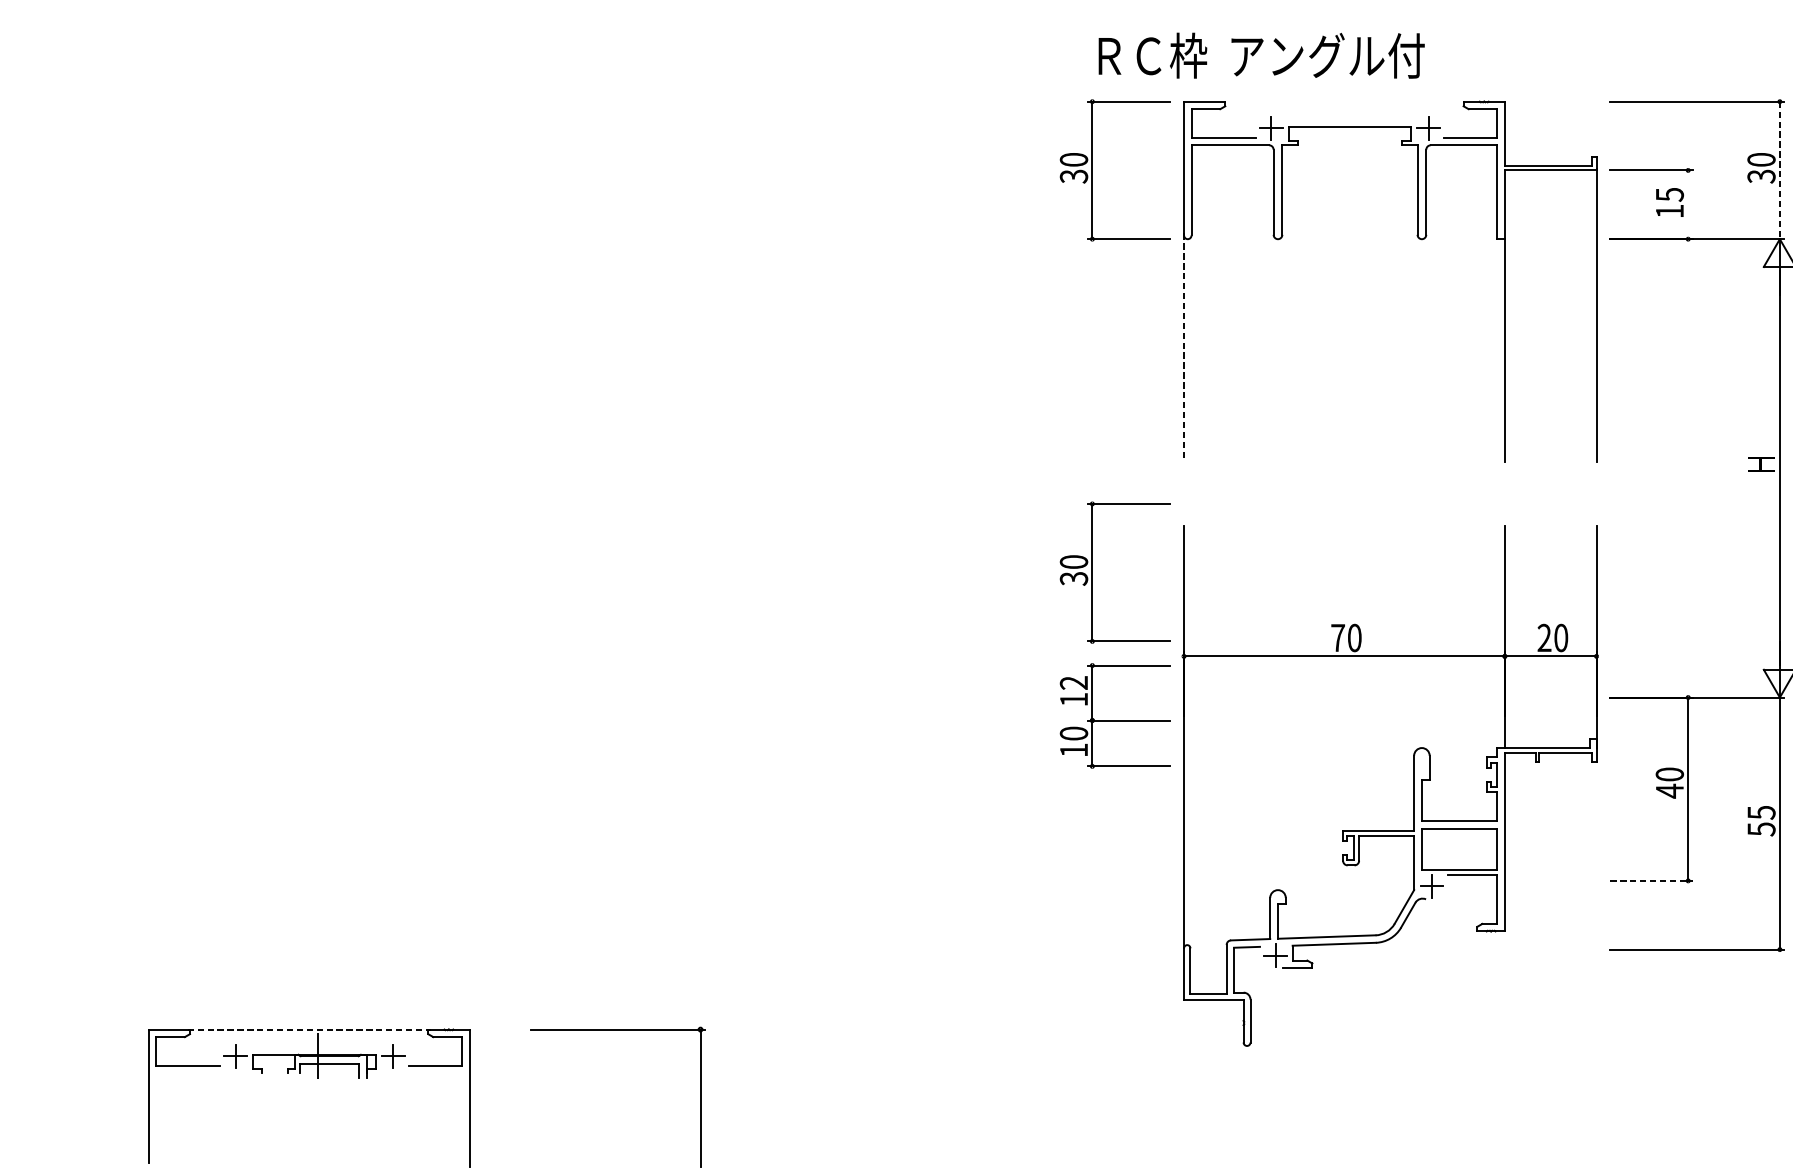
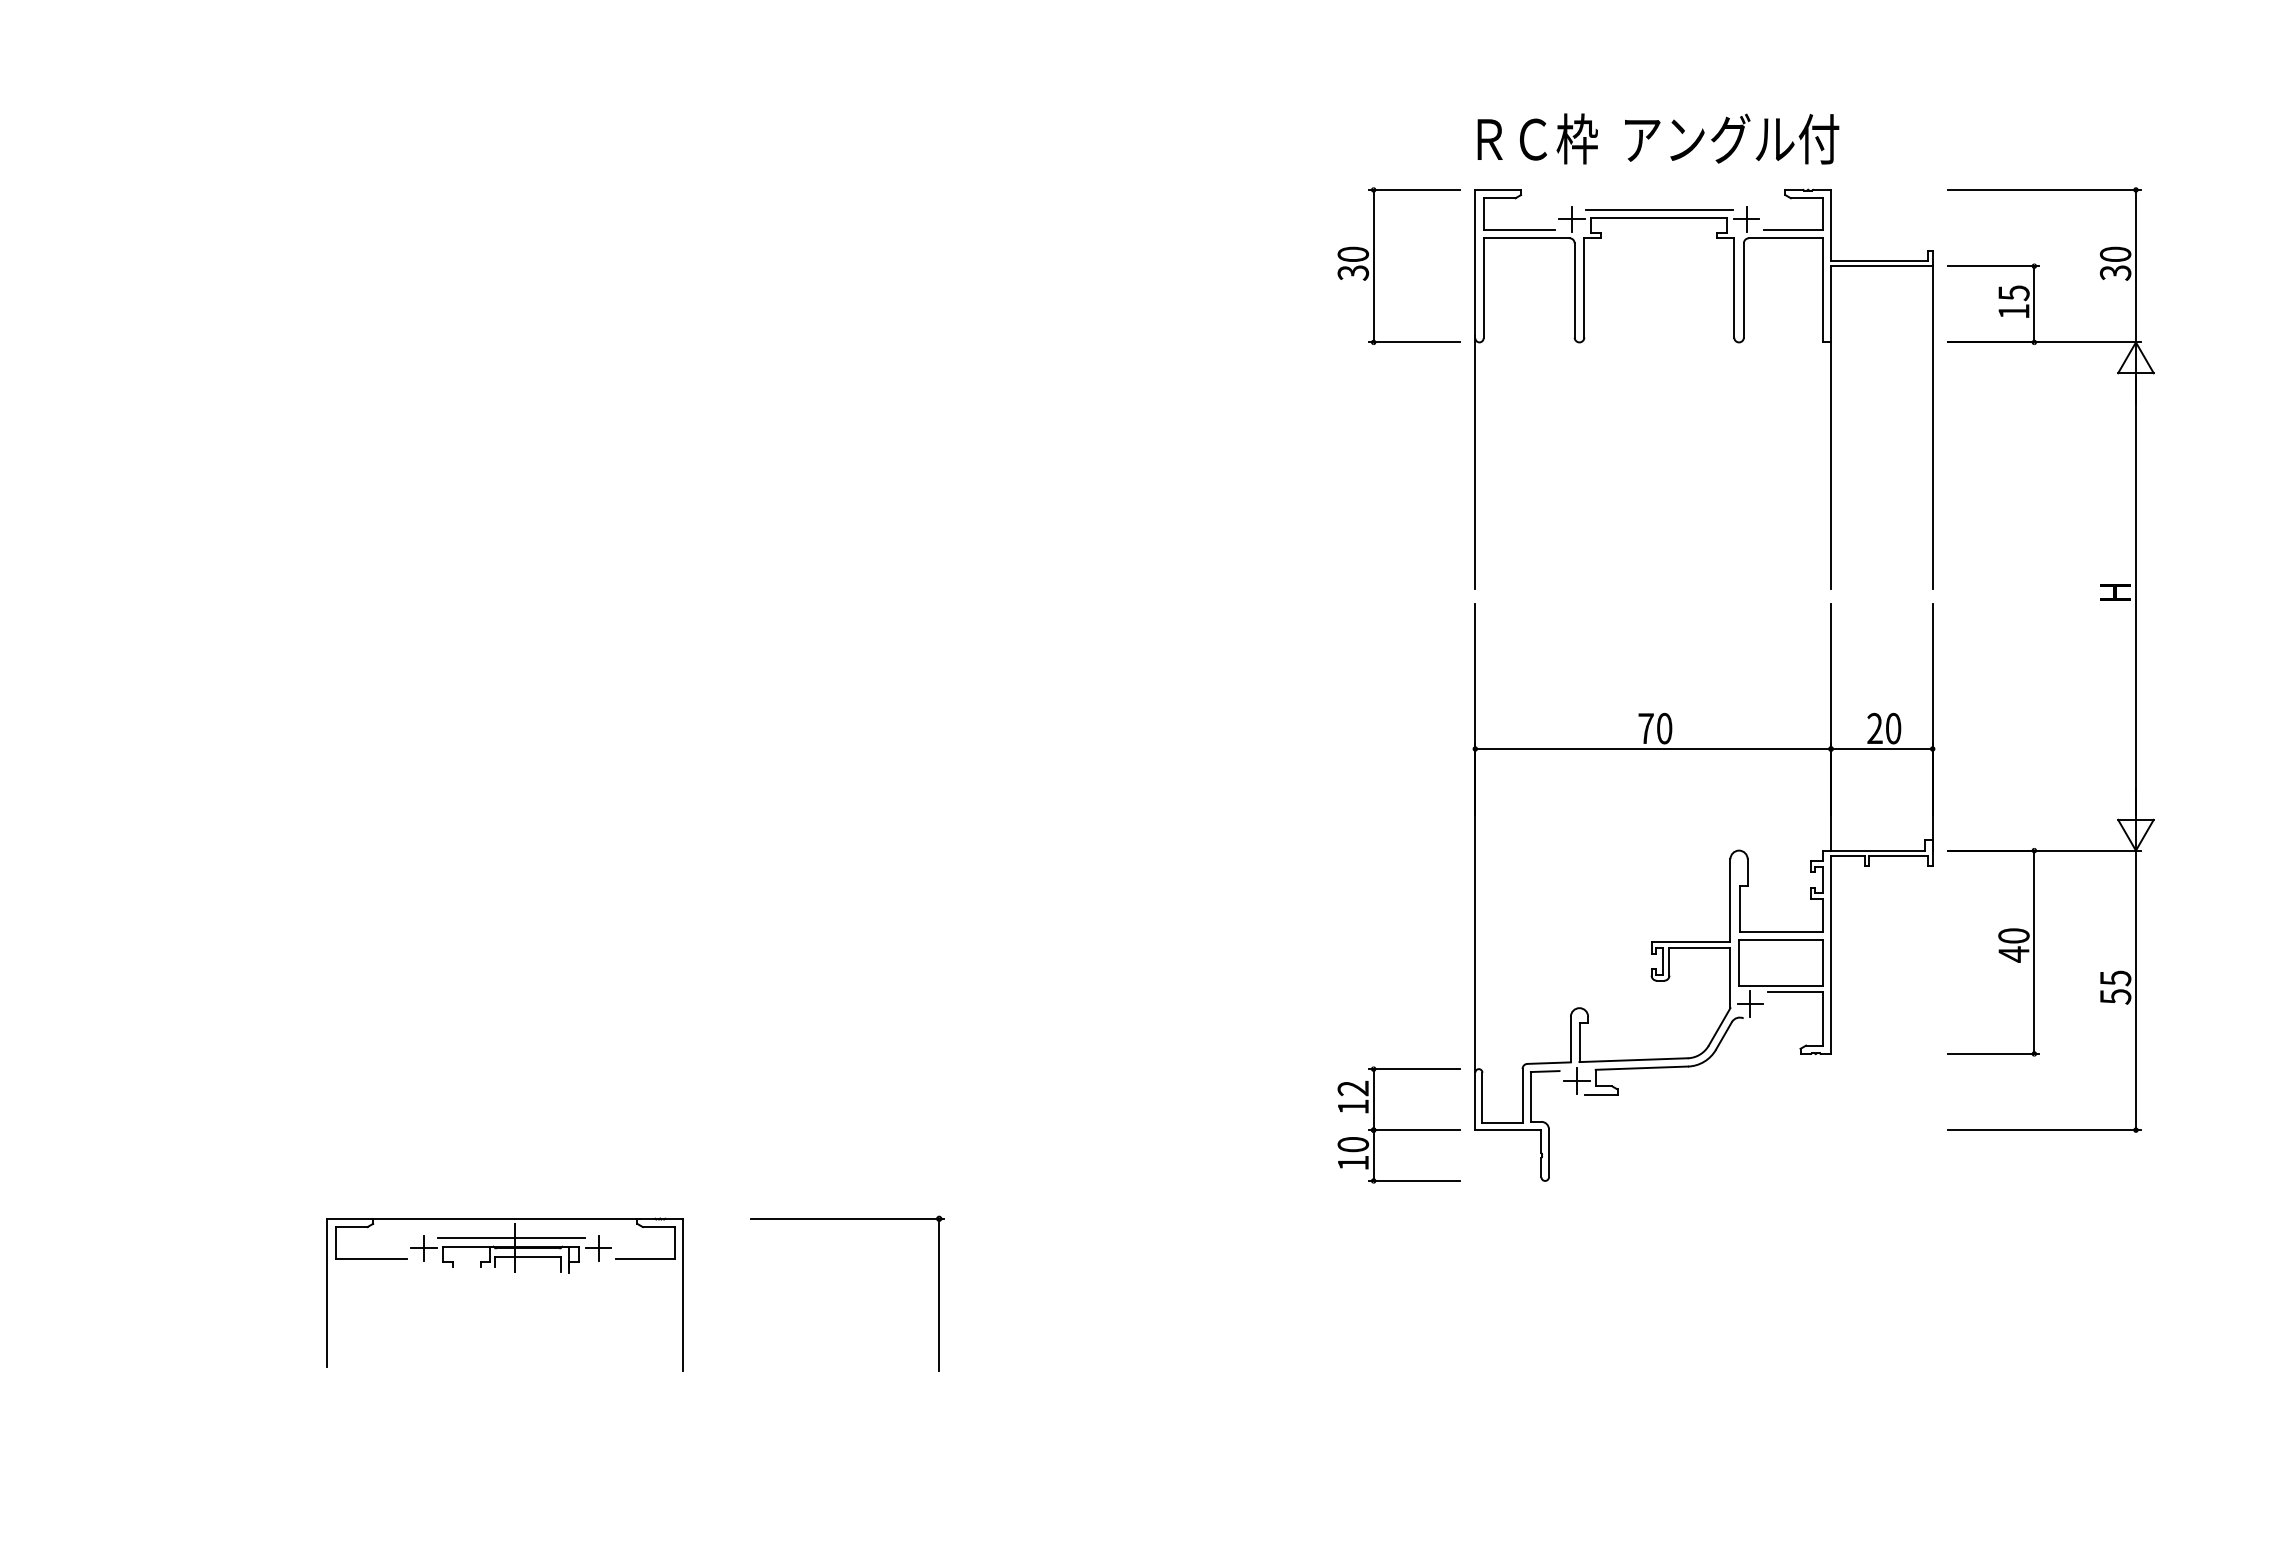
text: (1261, 55) -> (1658, 138), moved
line: (1349, 119) -> (1658, 209), added
line: (1779, 170) -> (2135, 266), dashed -> solid
line: (1688, 204) -> (2034, 304), added
line: (1184, 347) -> (1475, 462), dashed -> solid
part: (1093, 572) -> (1374, 711), removed
part: (1114, 715) -> (1398, 1124), moved
part: (1389, 785) -> (1703, 892), moved
line: (1651, 880) -> (1993, 1053), dashed -> solid
line: (309, 1029) -> (505, 1218), dashed -> solid
line: (314, 1047) -> (511, 1238), added

